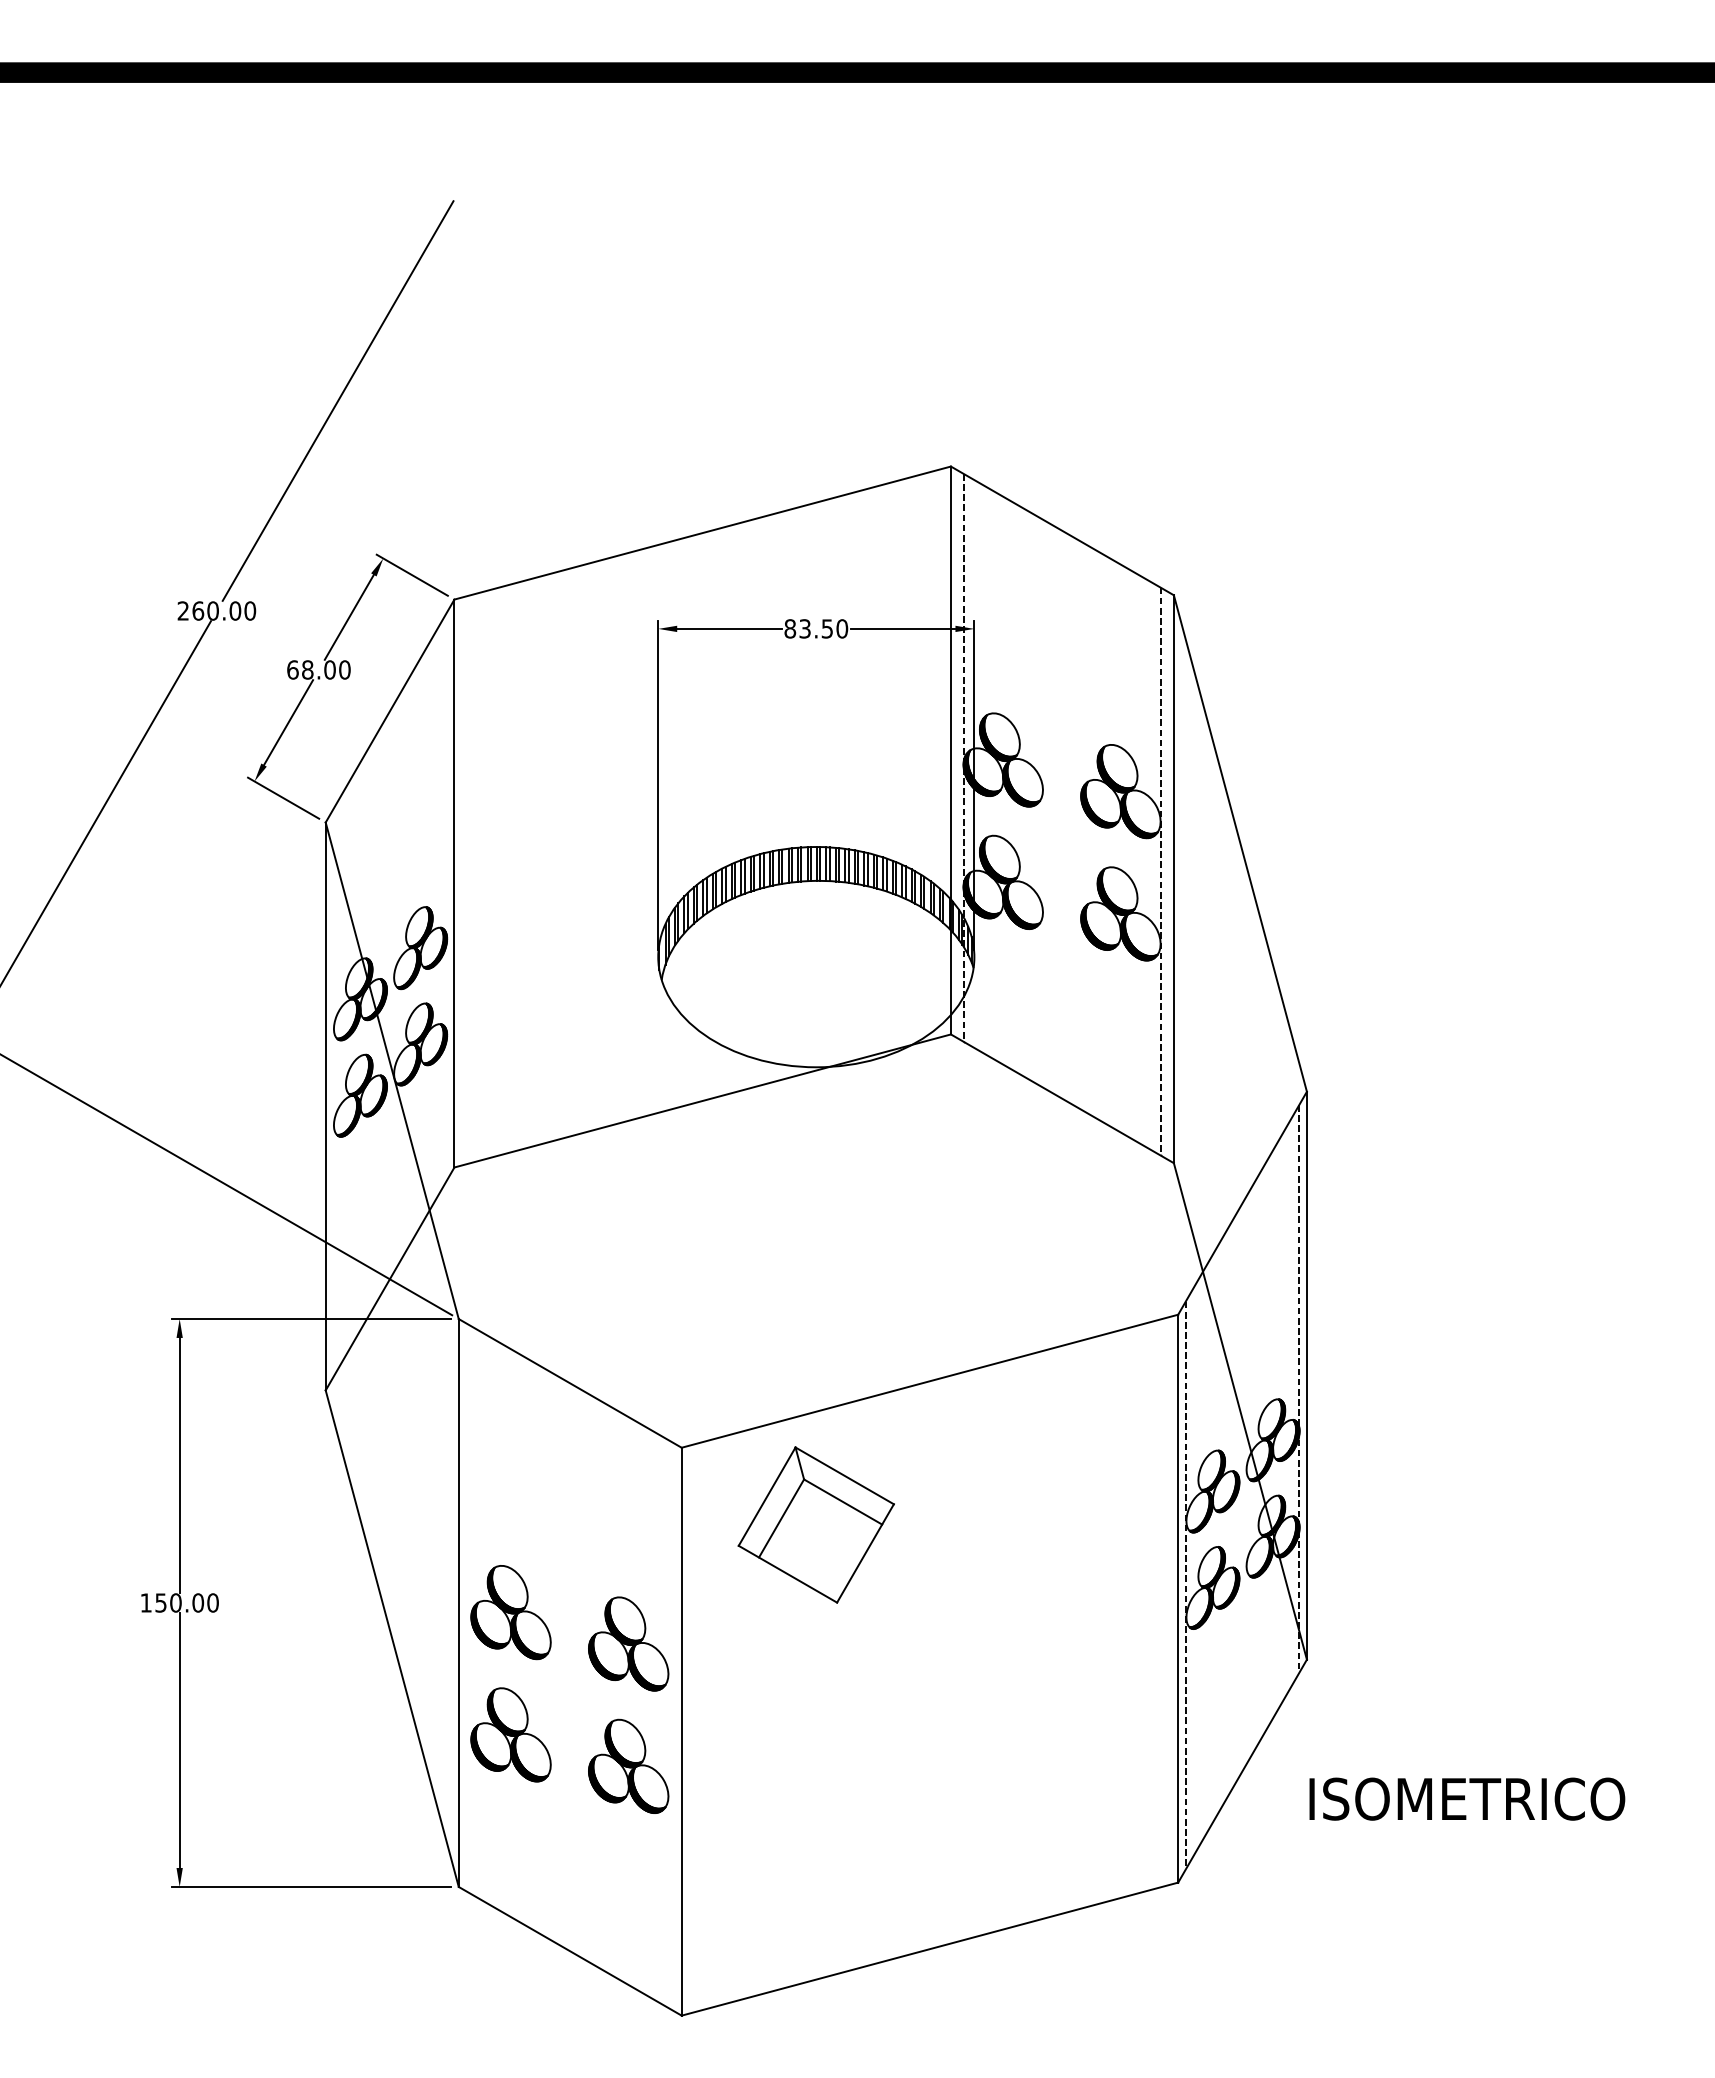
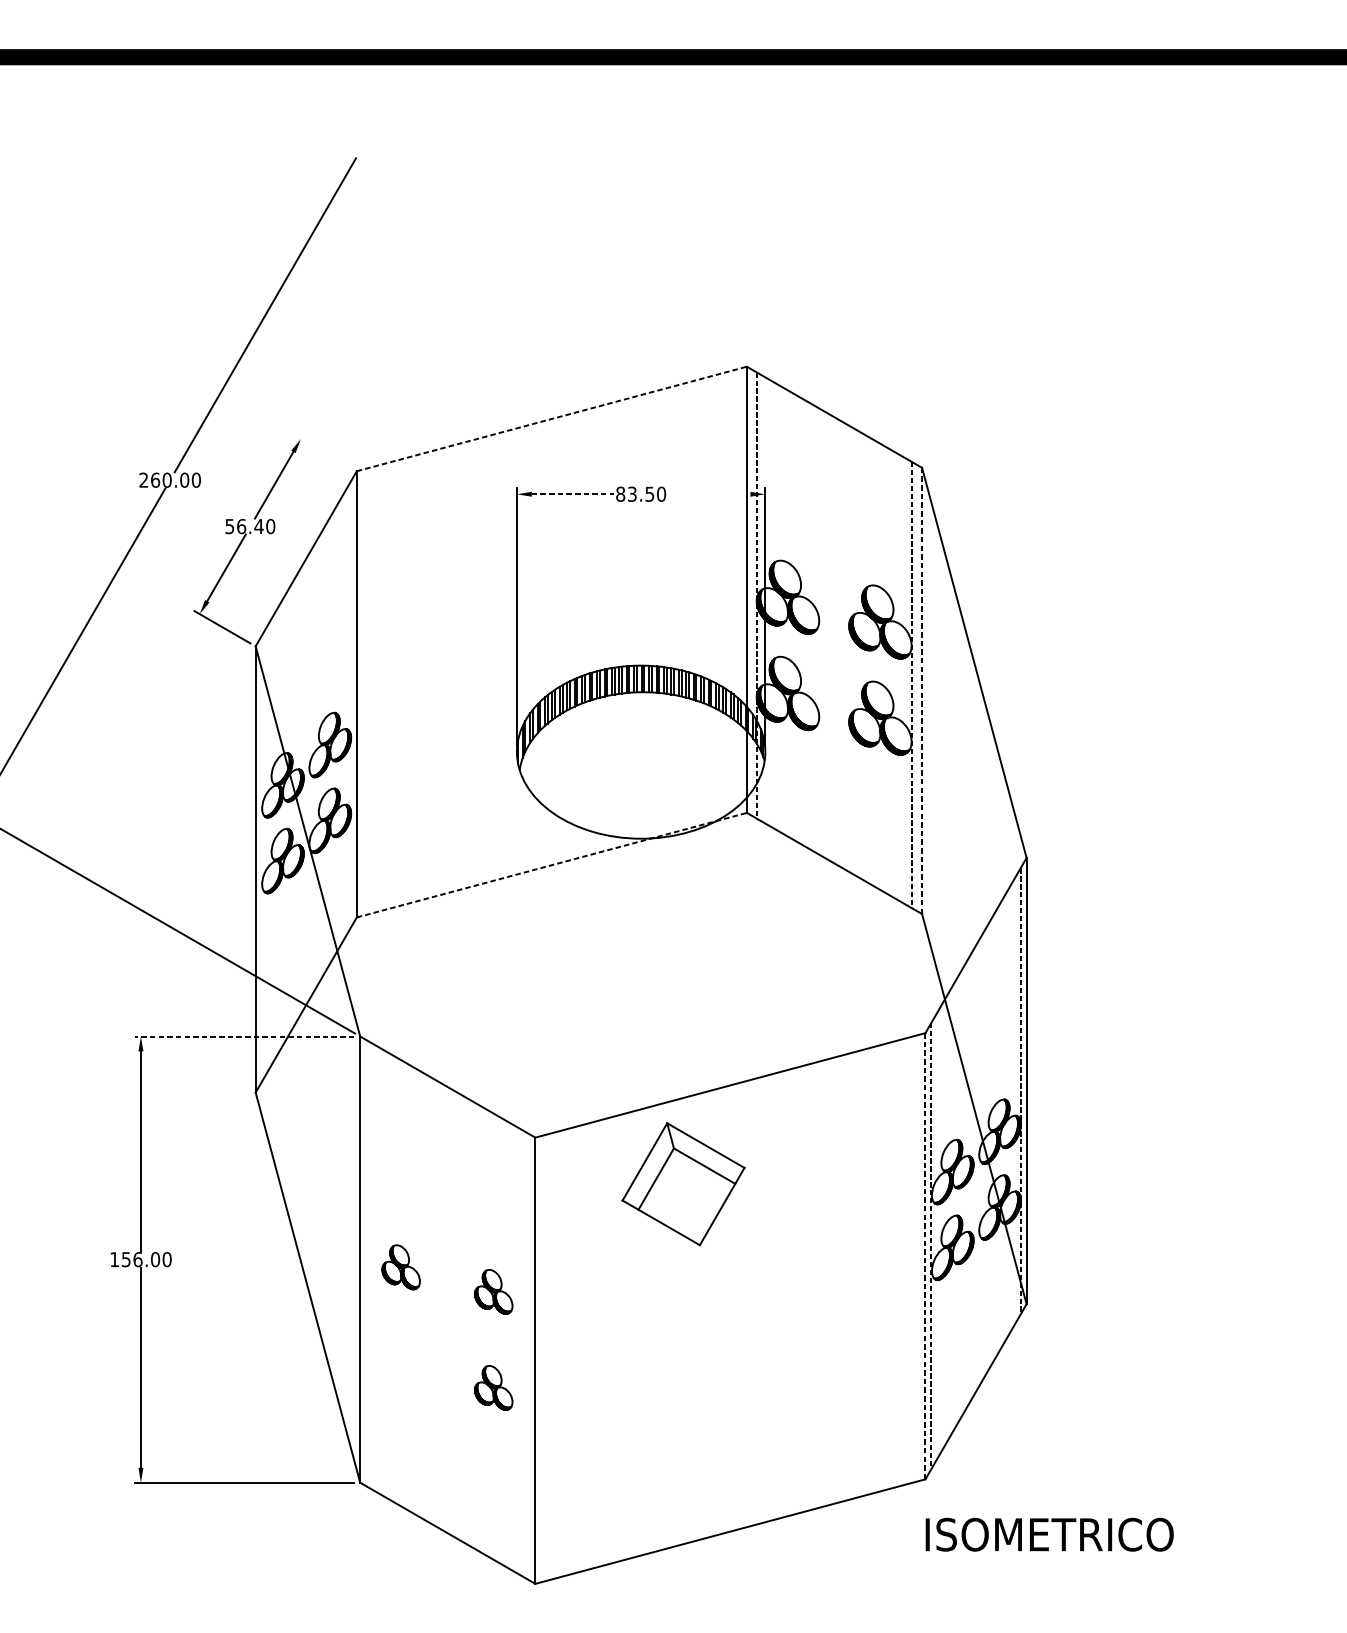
line: (703, 532) -> (552, 418), solid -> dashed
line: (411, 574) -> (323, 451), removed
line: (729, 628) -> (572, 493), solid -> dashed
line: (903, 628) -> (709, 493), removed
text: (311, 669) -> (244, 526), 68.00 -> 56.40
line: (1173, 879) -> (921, 691), solid -> dashed
line: (703, 1100) -> (552, 864), solid -> dashed
line: (311, 1319) -> (244, 1036), solid -> dashed
part: (815, 1524) -> (682, 1183), moved
line: (1178, 1598) -> (925, 1256), solid -> dashed
text: (175, 1602) -> (137, 1259), 150.00 -> 156.00
part: (510, 1612) -> (400, 1267), size x0.6
part: (628, 1643) -> (493, 1291), size x0.6
part: (510, 1734) -> (400, 1362), removed
part: (628, 1765) -> (493, 1387), size x0.6
text: (1467, 1798) -> (1049, 1534), moved

